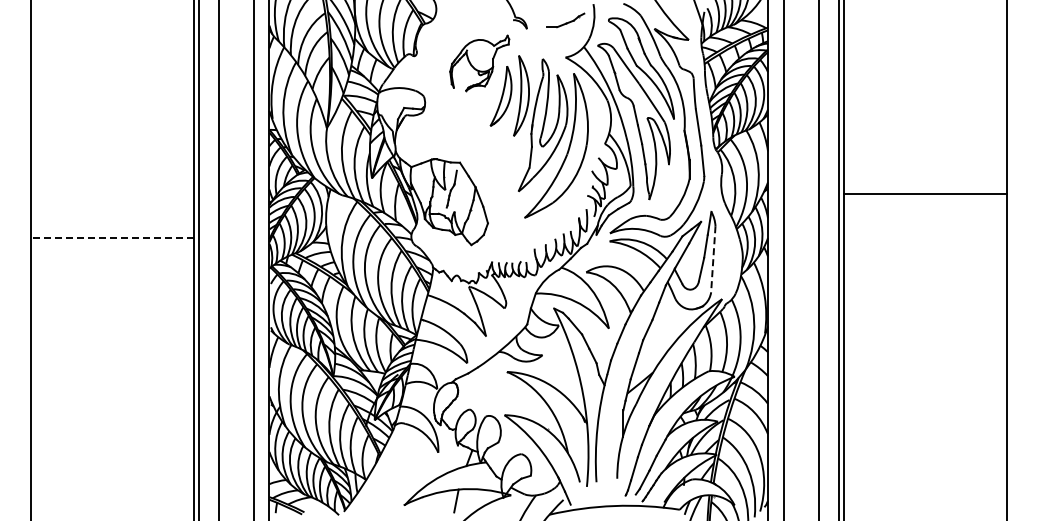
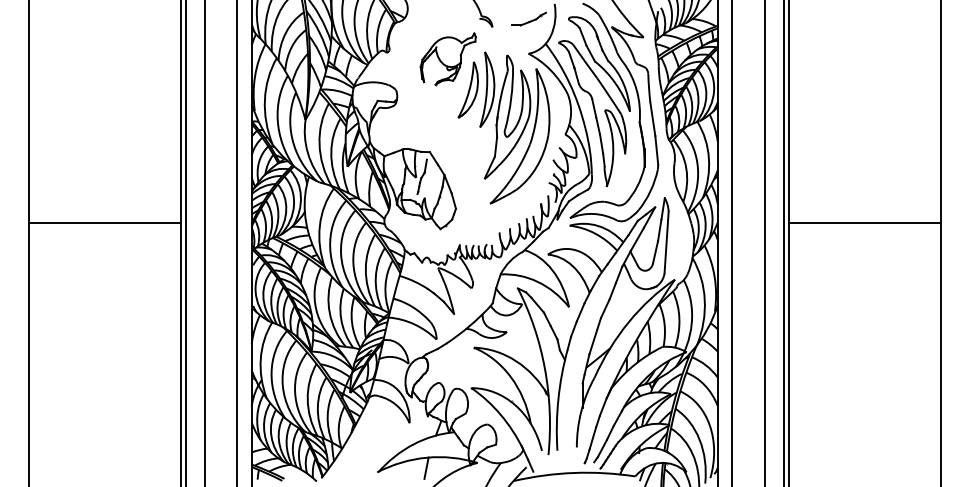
line: (925, 194) -> (864, 222), moved
line: (111, 238) -> (104, 222), dashed -> solid
line: (713, 259) -> (666, 242), dashed -> solid

